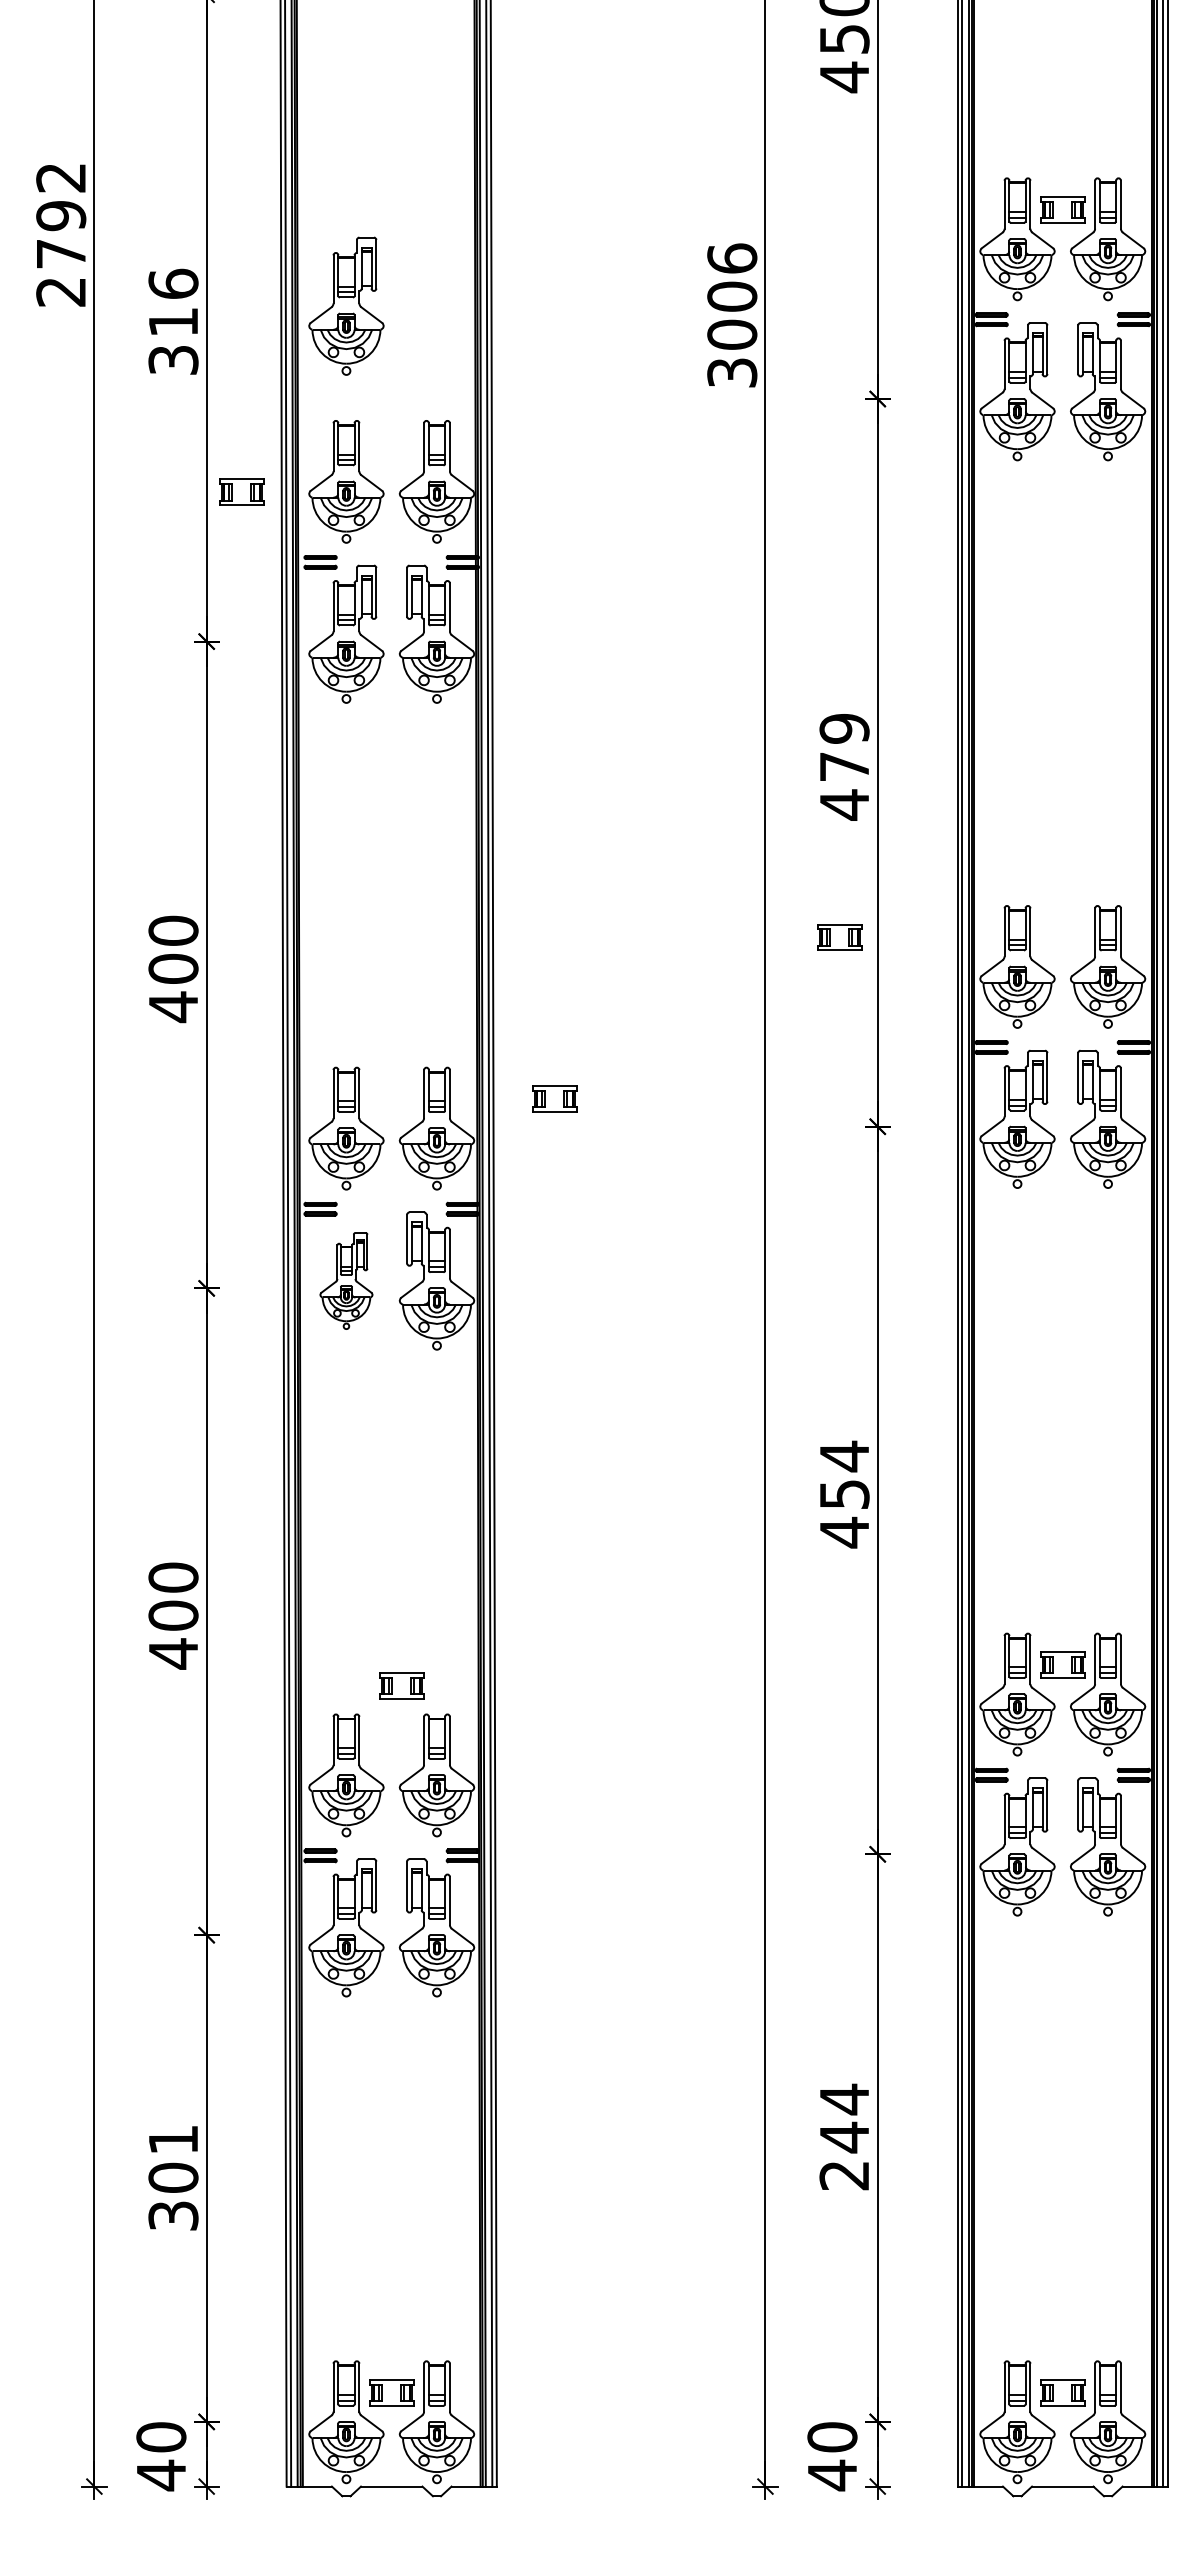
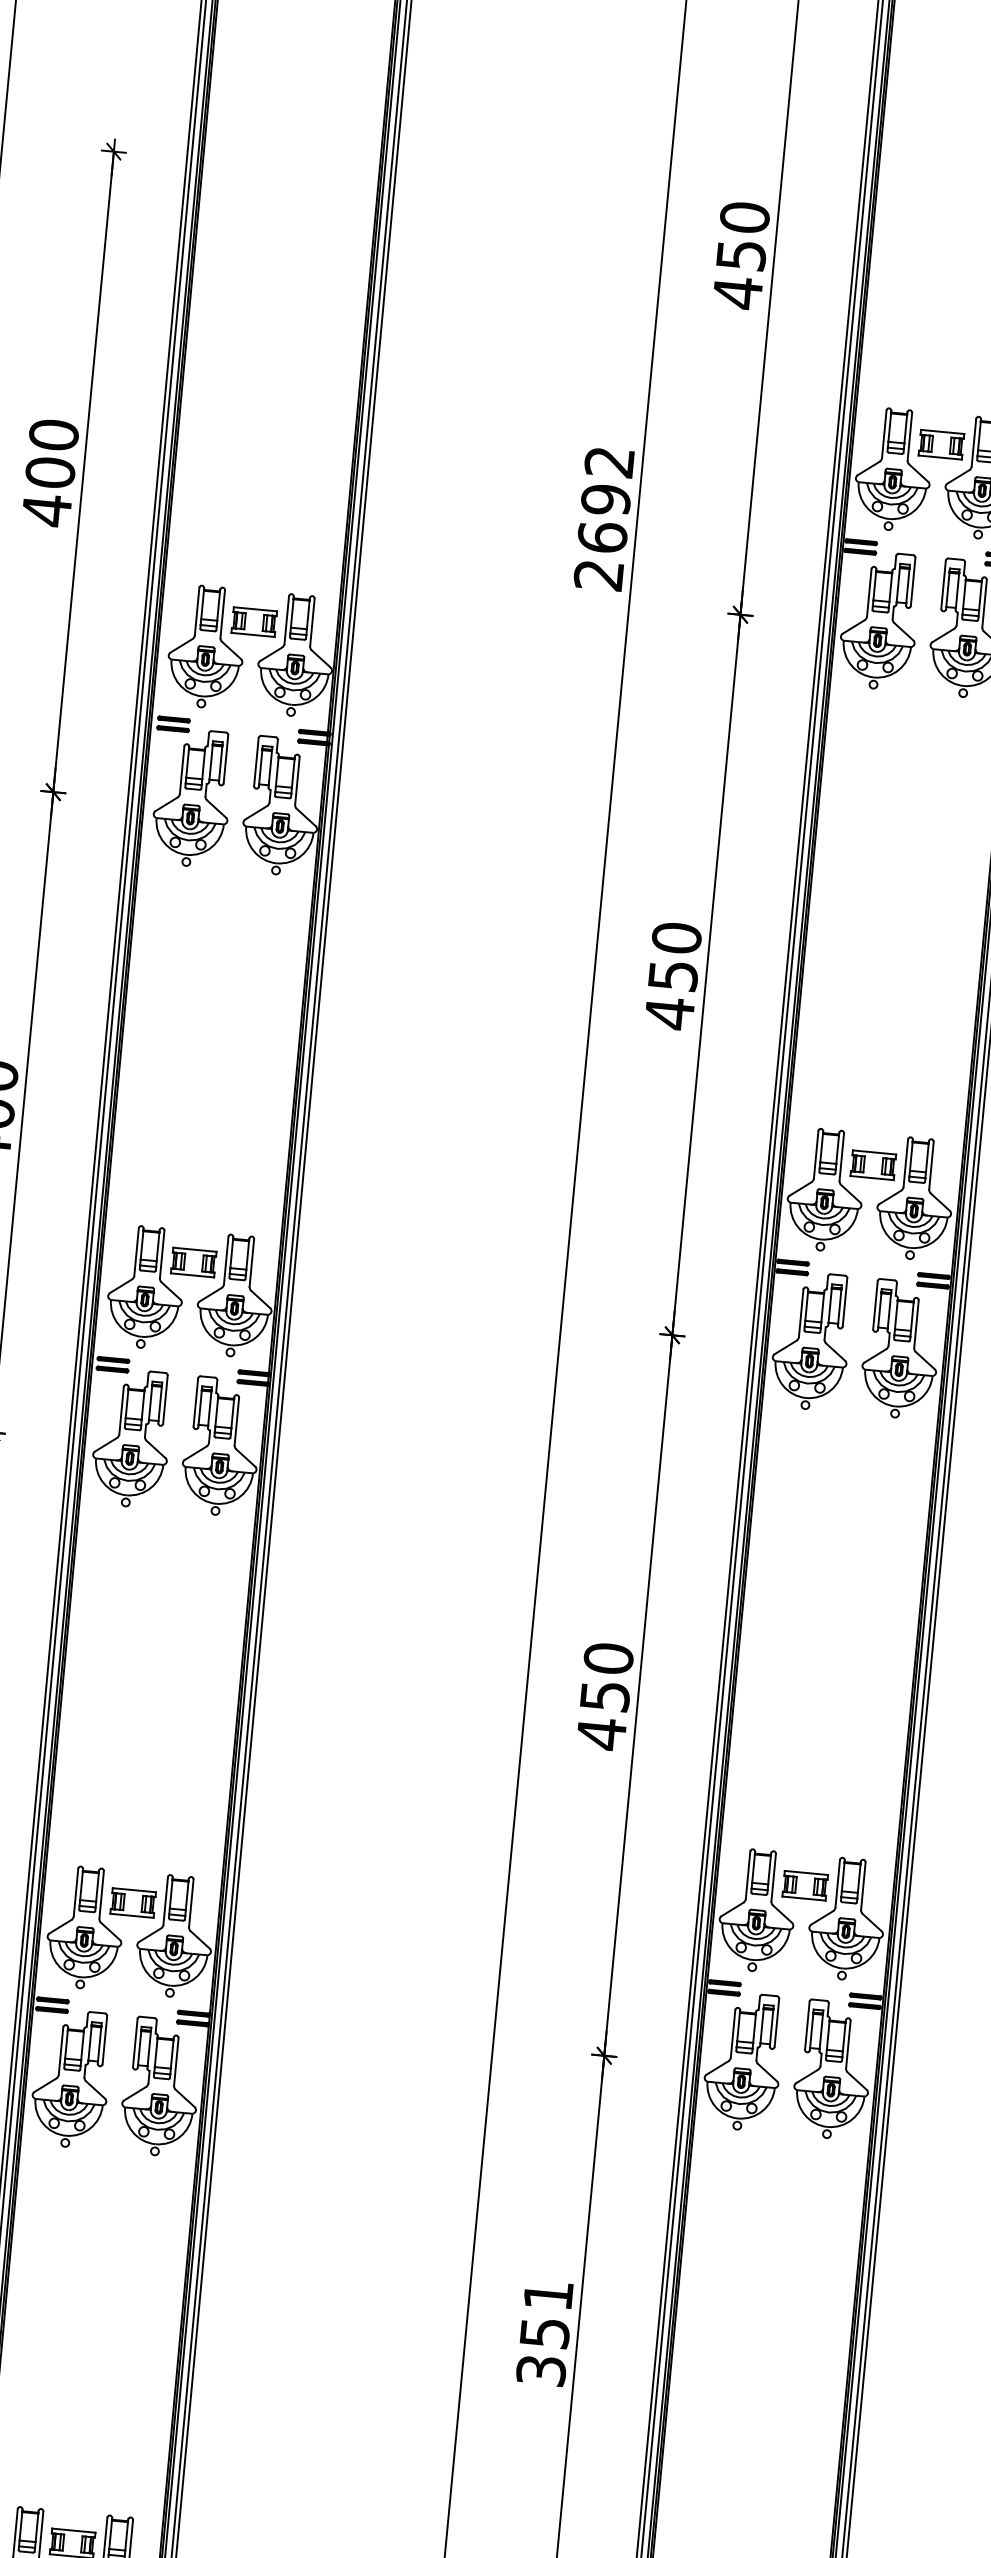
part: (346, 305) -> (223, 472), removed
text: (732, 315) -> (604, 518), 3006 -> 2692
text: (173, 322) -> (50, 473), 316 -> 400
part: (241, 491) -> (254, 621), moved
text: (844, 747) -> (674, 956), 479 -> 450
part: (839, 937) -> (873, 1165), moved
part: (554, 1098) -> (193, 1261), moved
part: (346, 1280) -> (131, 1437), size x1.43
text: (844, 1456) -> (608, 1658), 454 -> 450
part: (401, 1685) -> (133, 1902), moved
text: (844, 2136) -> (544, 2332), 244 -> 351

